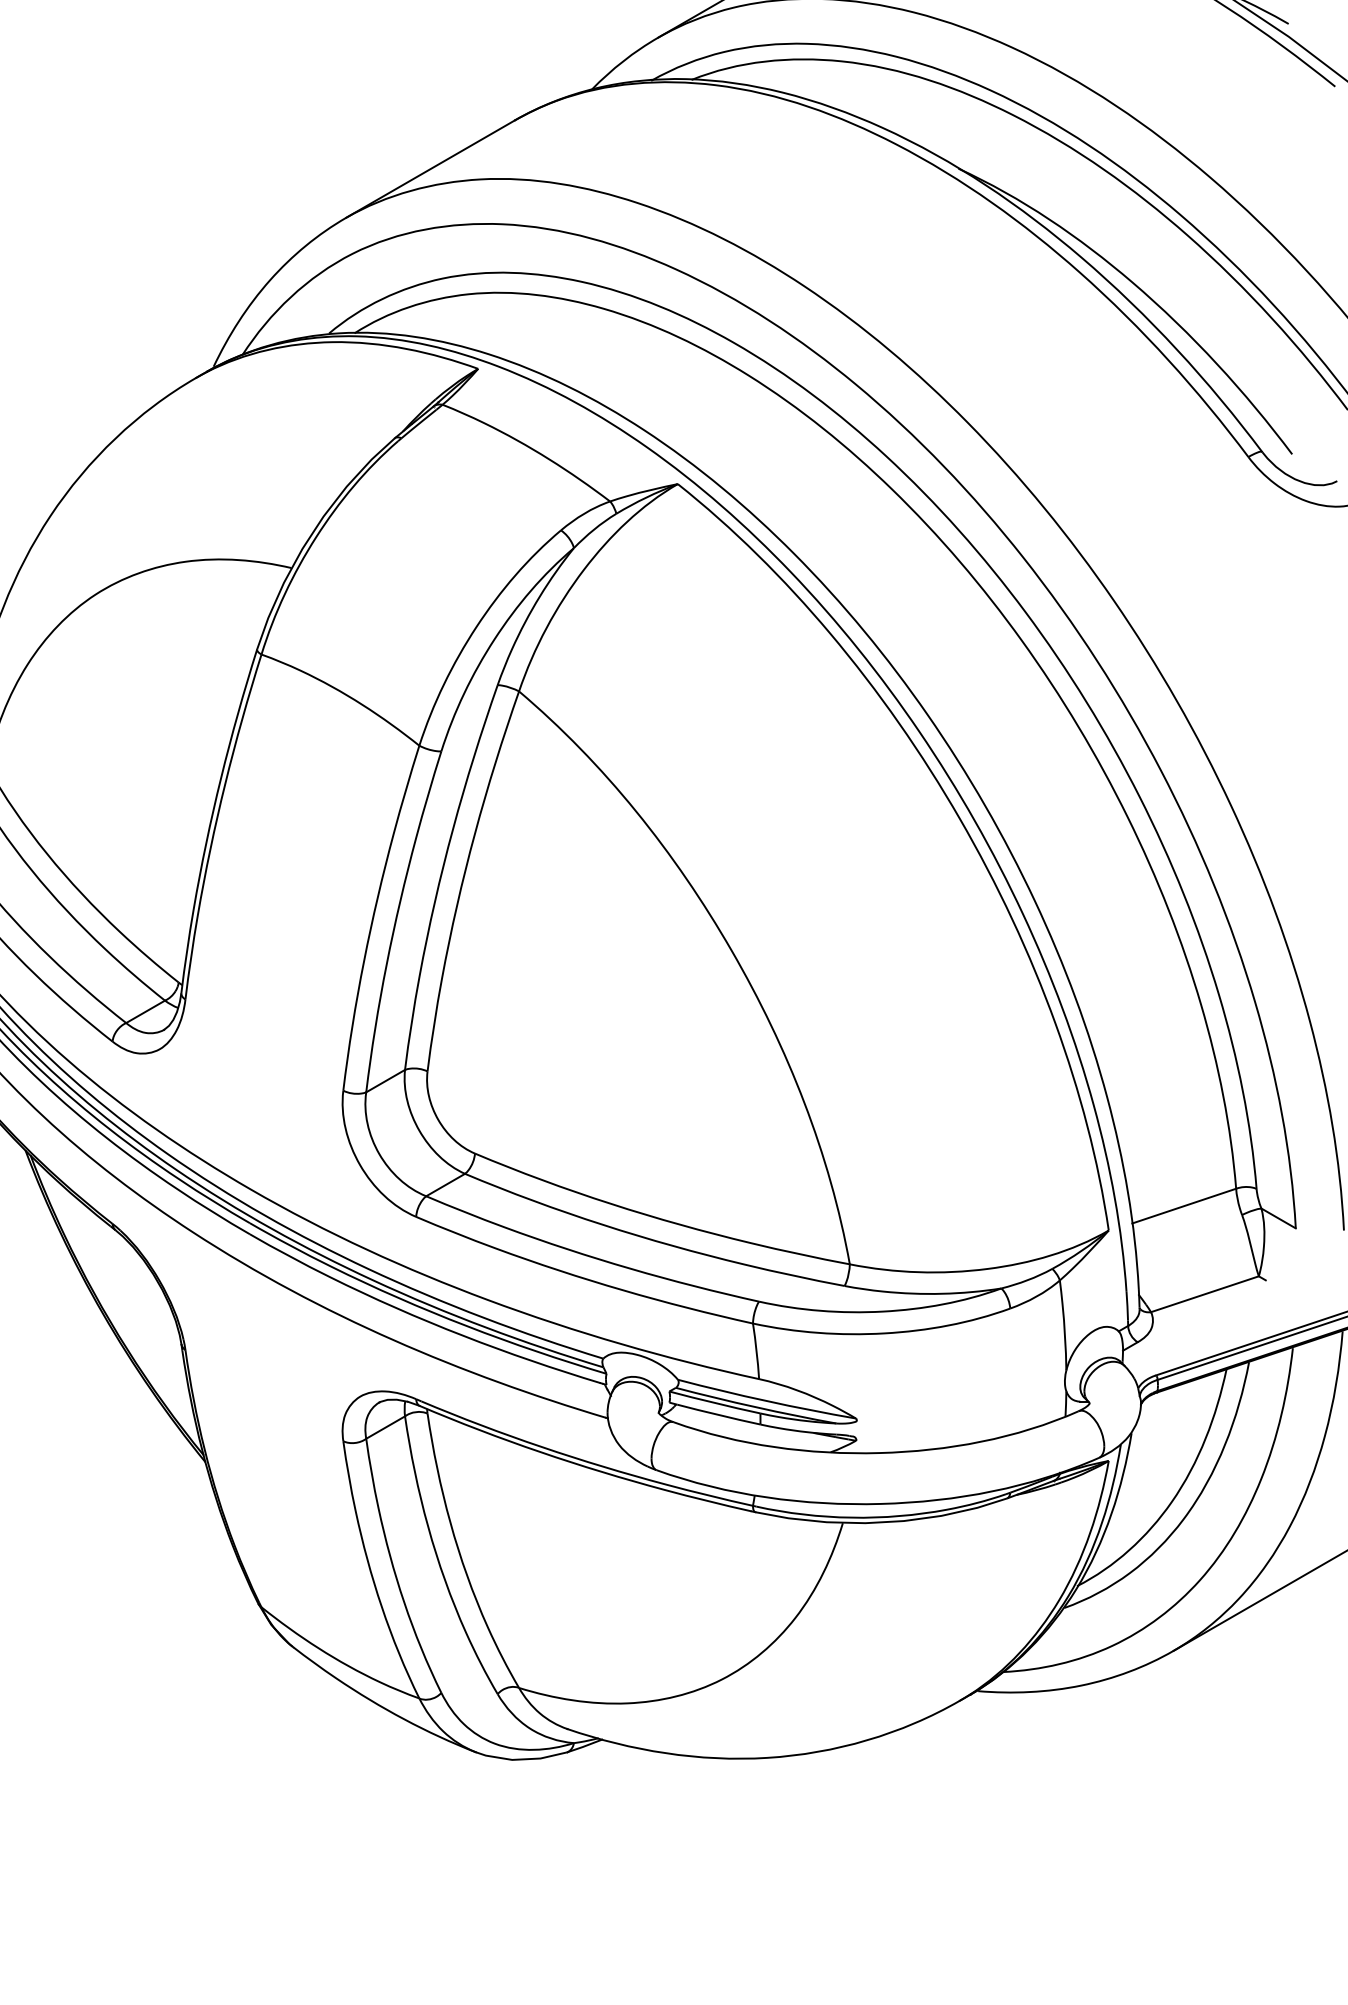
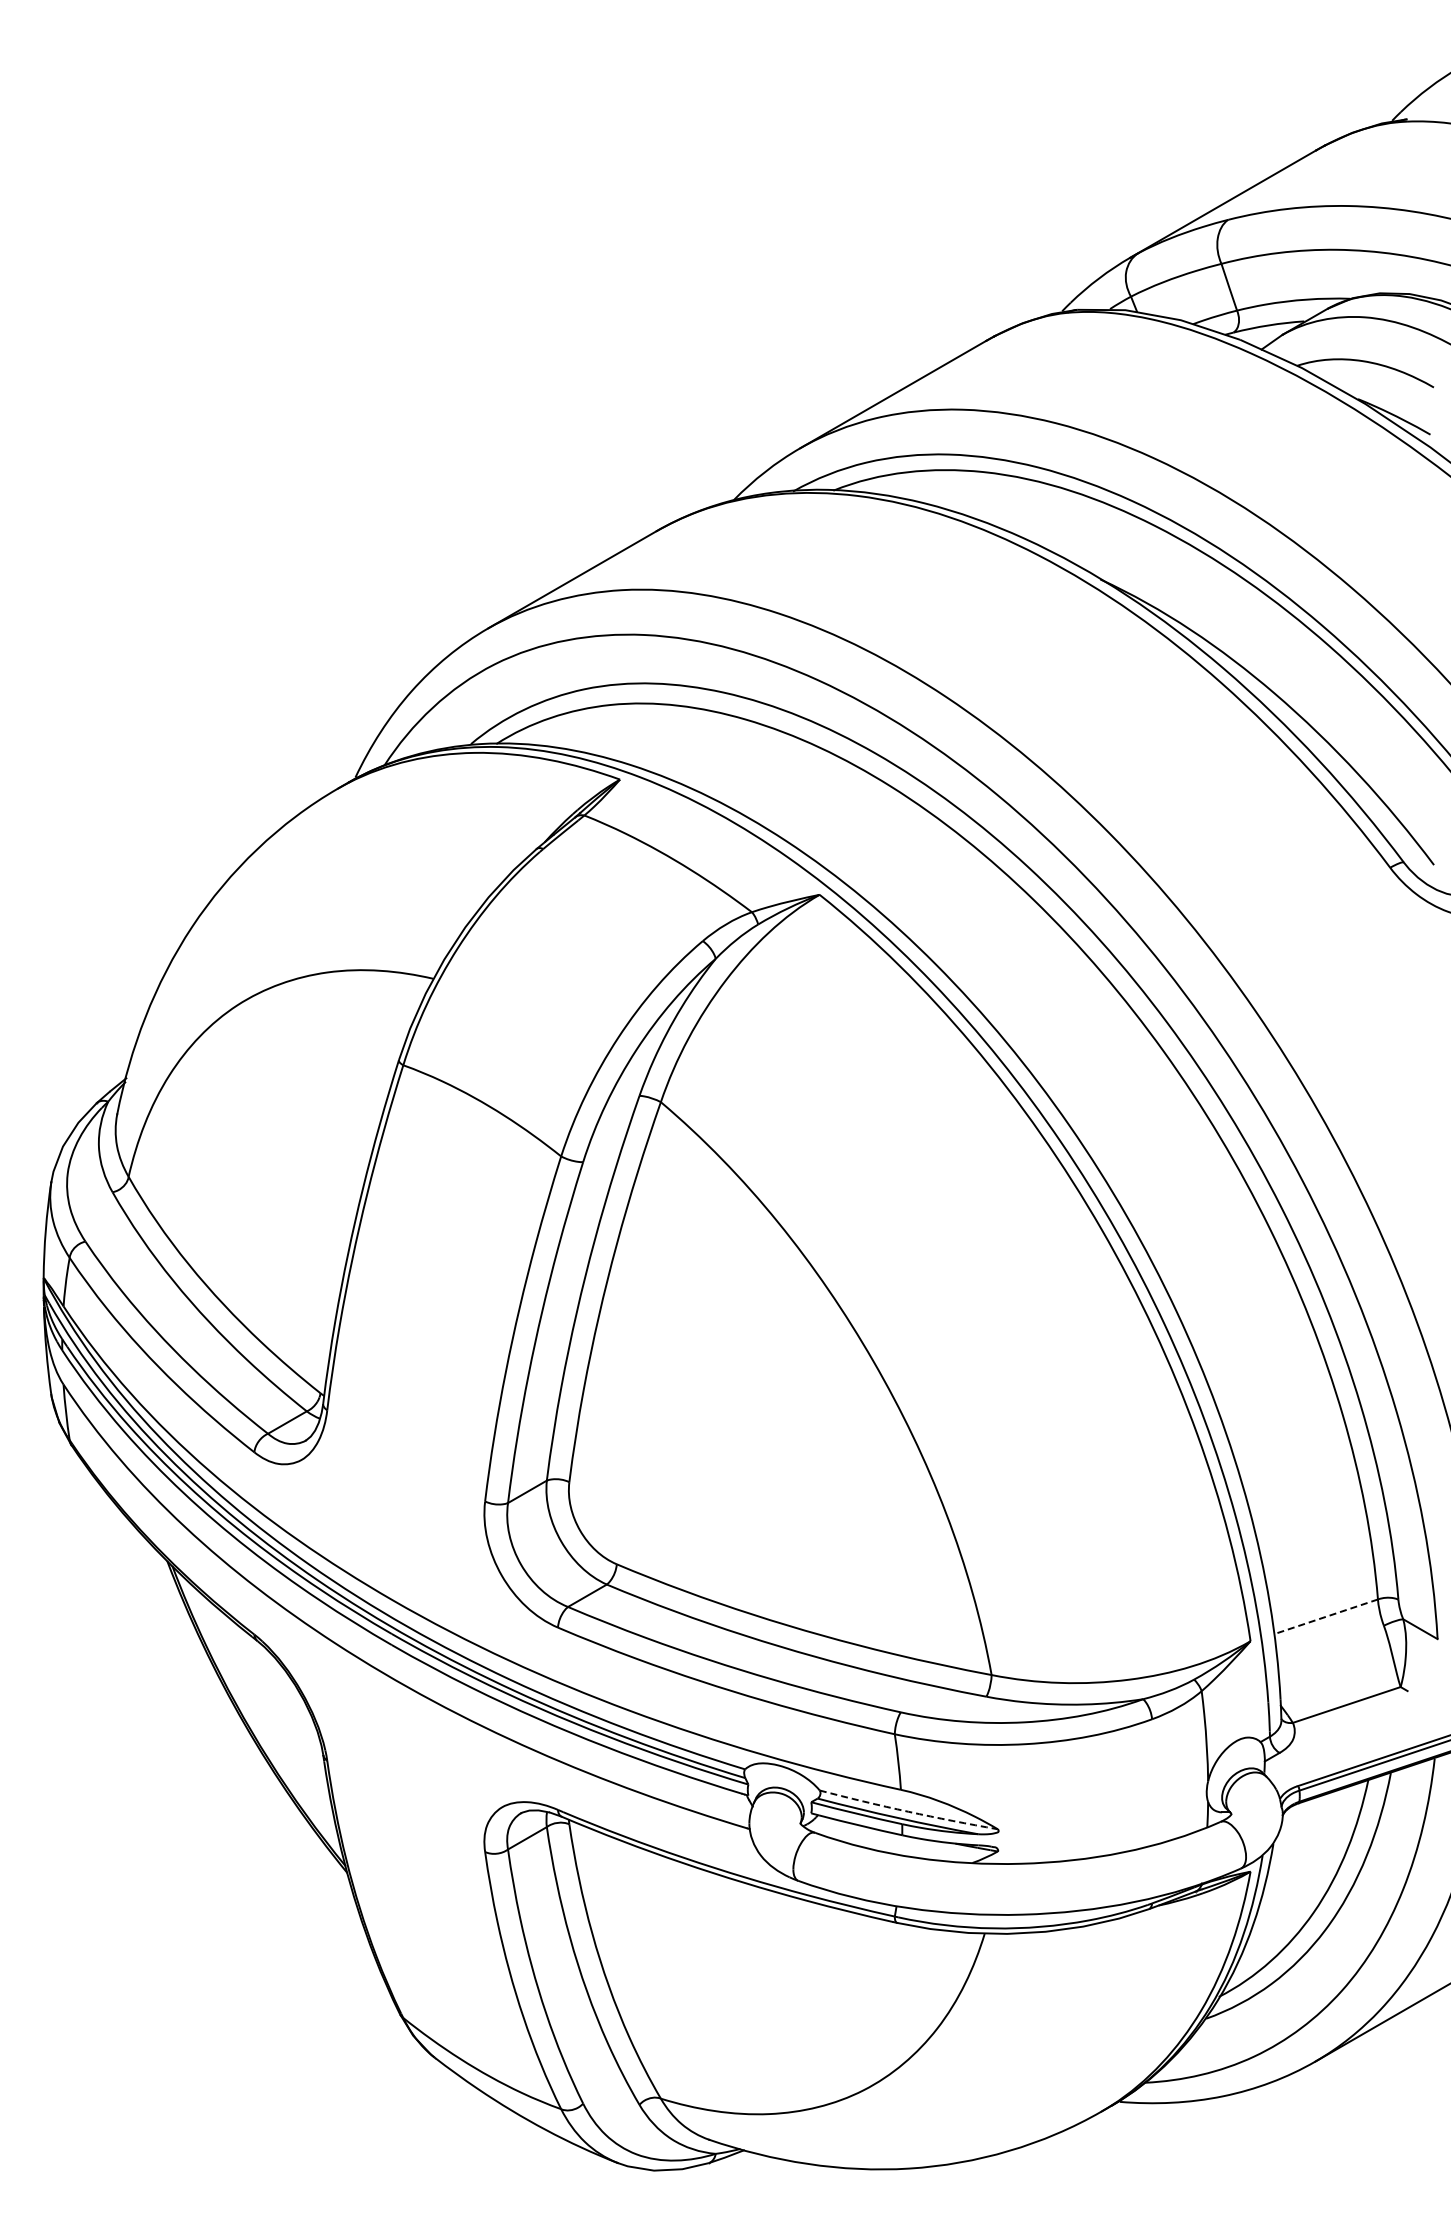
line: (1184, 1205) -> (1326, 1616), solid -> dashed
arc: (766, 1400) -> (908, 1811), solid -> dashed

